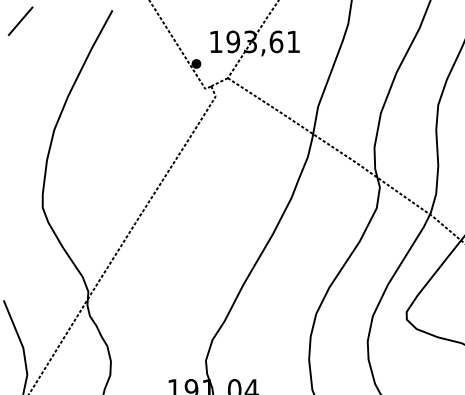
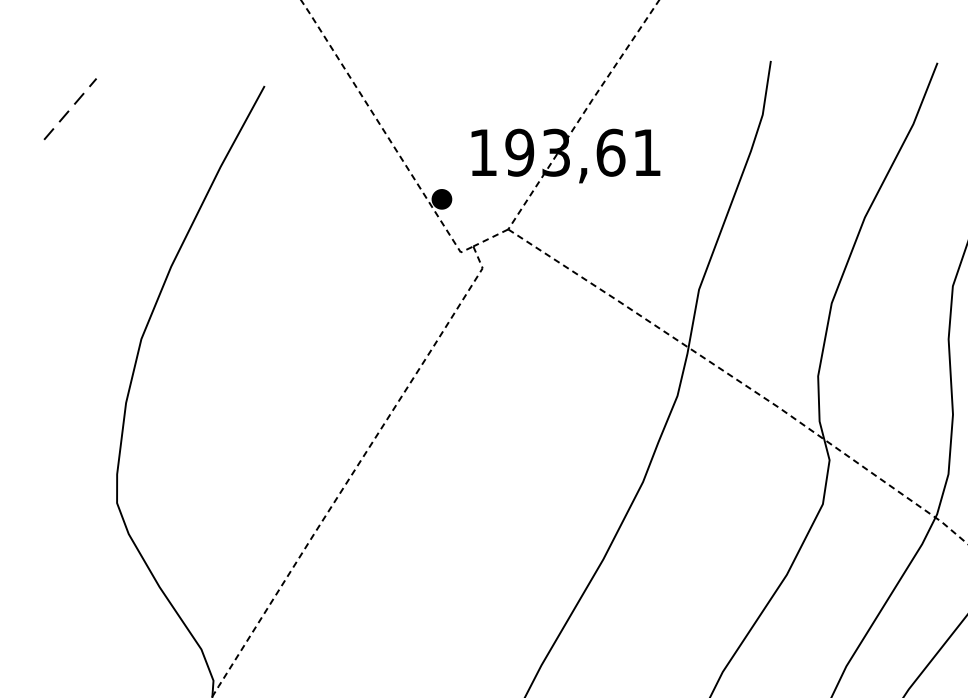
line: (20, 20) -> (70, 107), solid -> dashed

